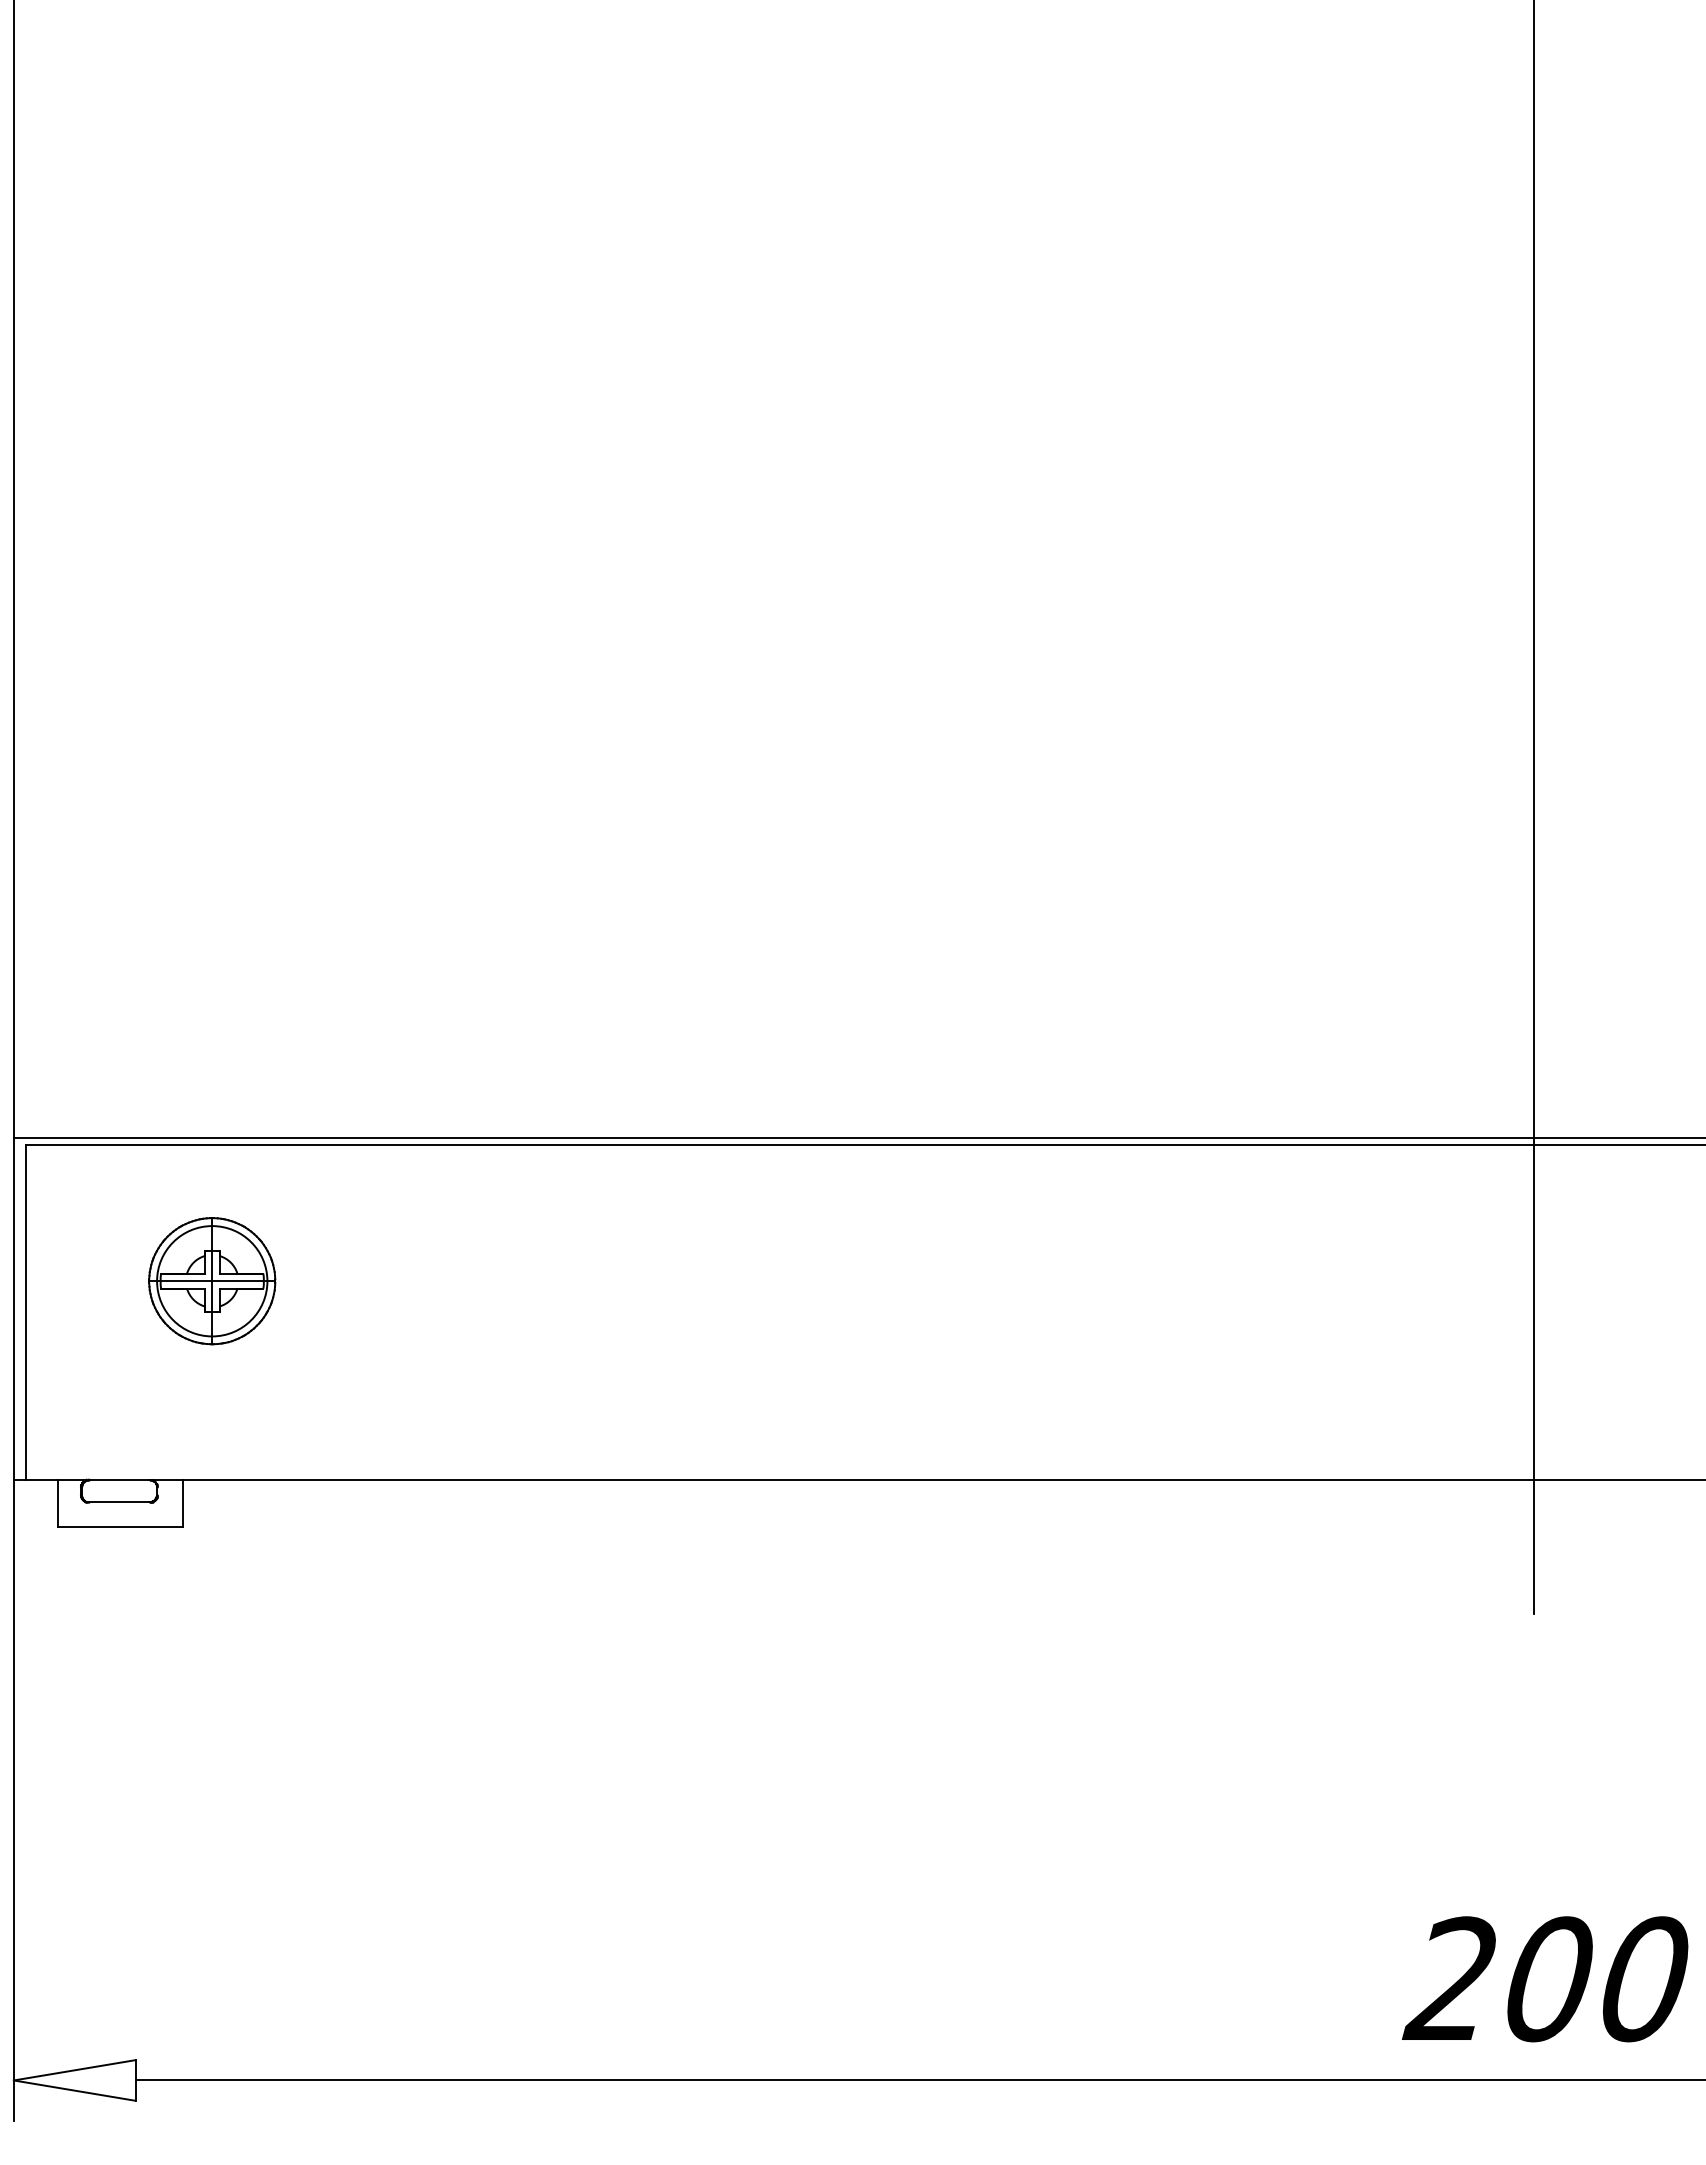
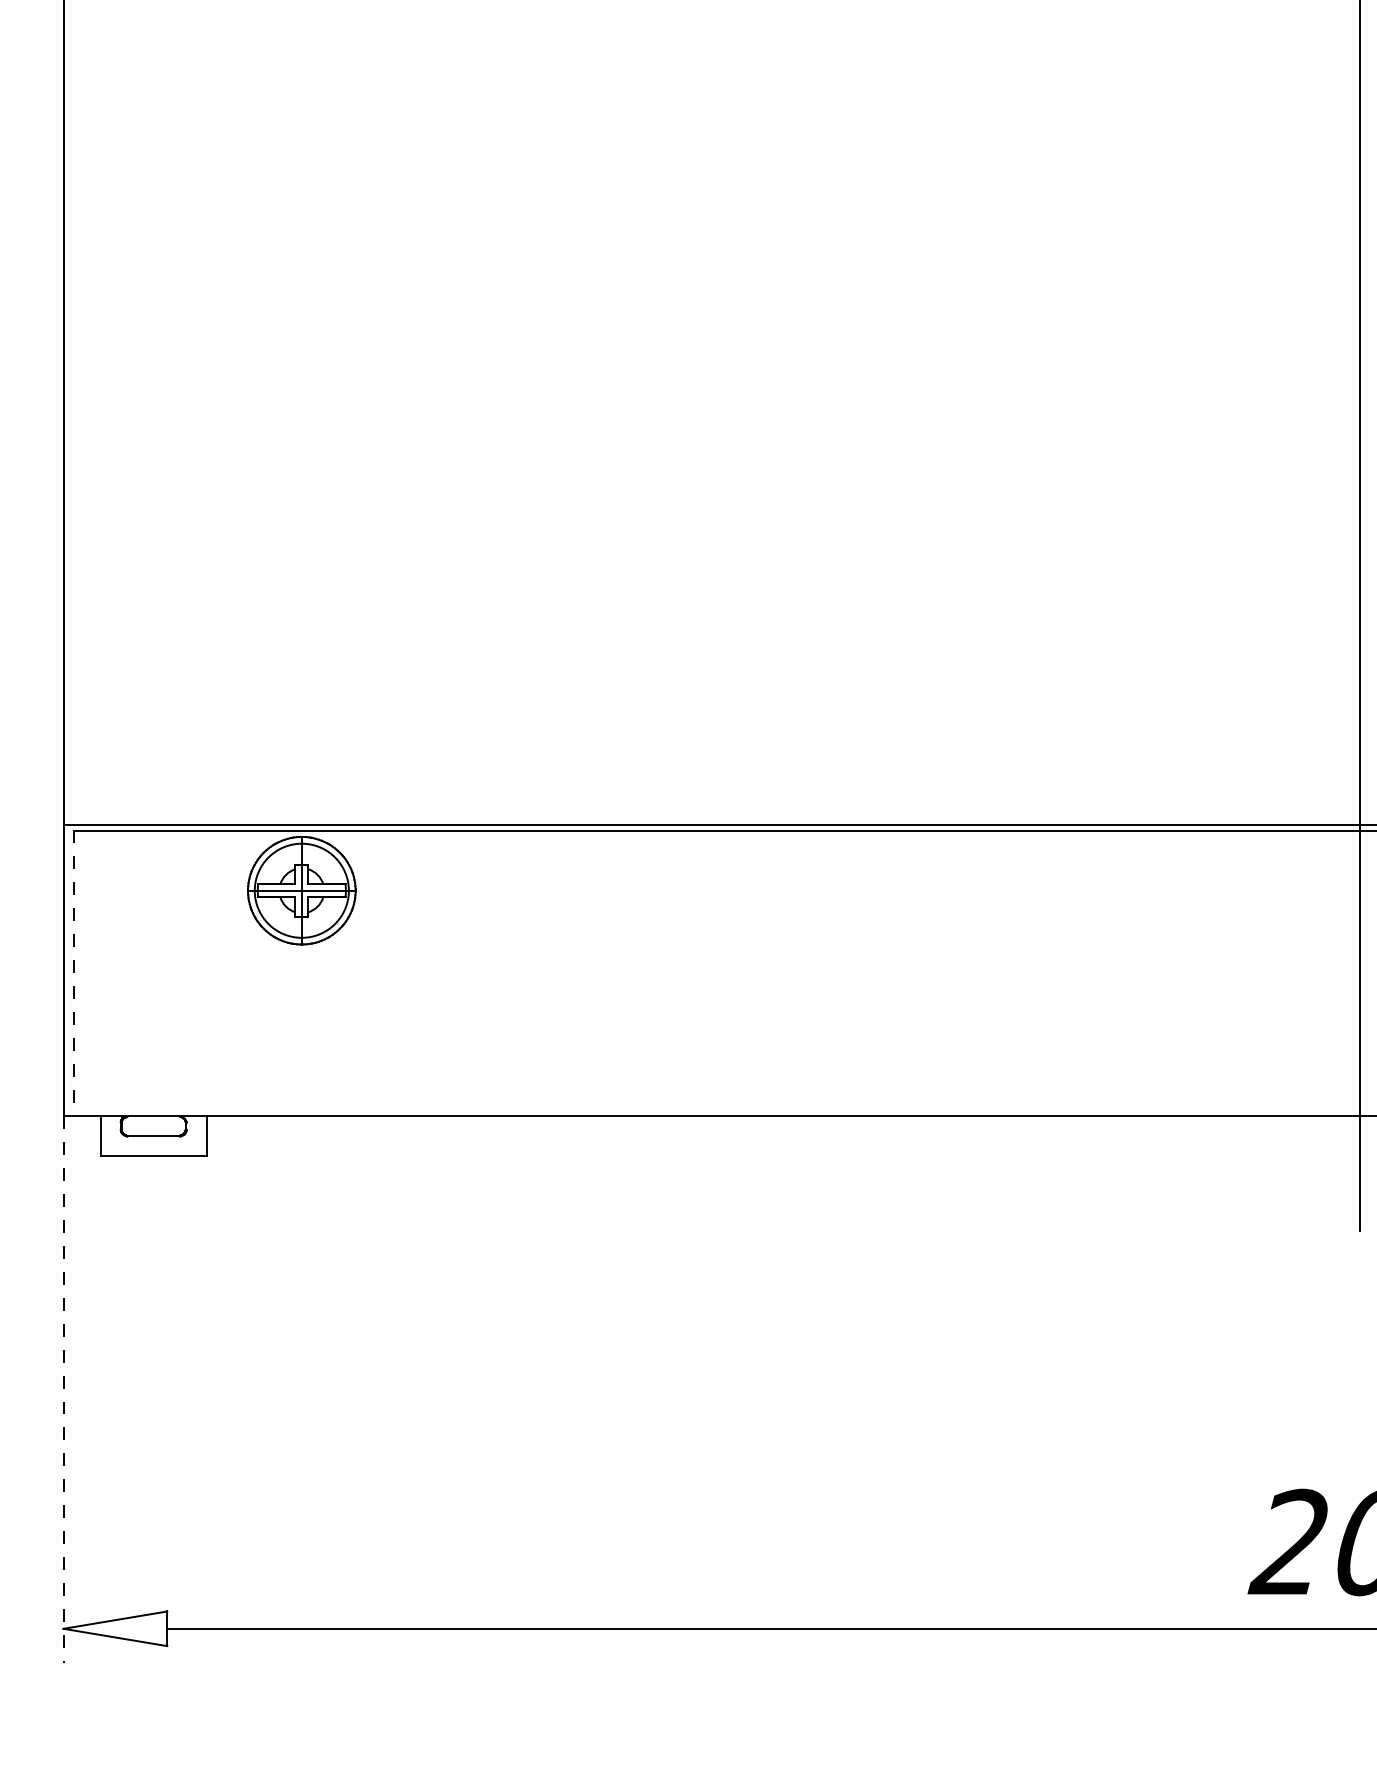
part: (212, 1281) -> (302, 890), moved
line: (26, 1312) -> (74, 973), solid -> dashed
line: (13, 1800) -> (63, 1389), solid -> dashed

